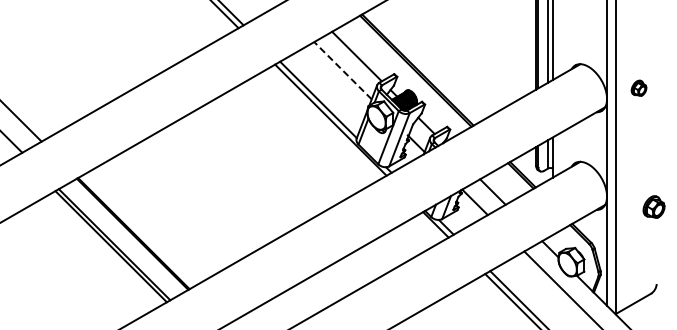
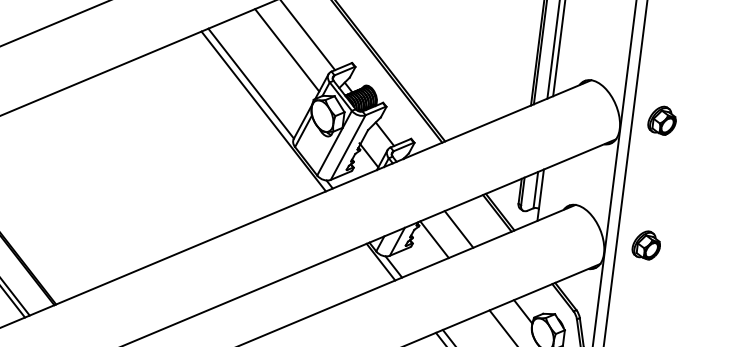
line: (343, 70) -> (287, 50), dashed -> solid
part: (638, 87) -> (661, 119), size x1.43
part: (653, 206) -> (645, 244), moved

